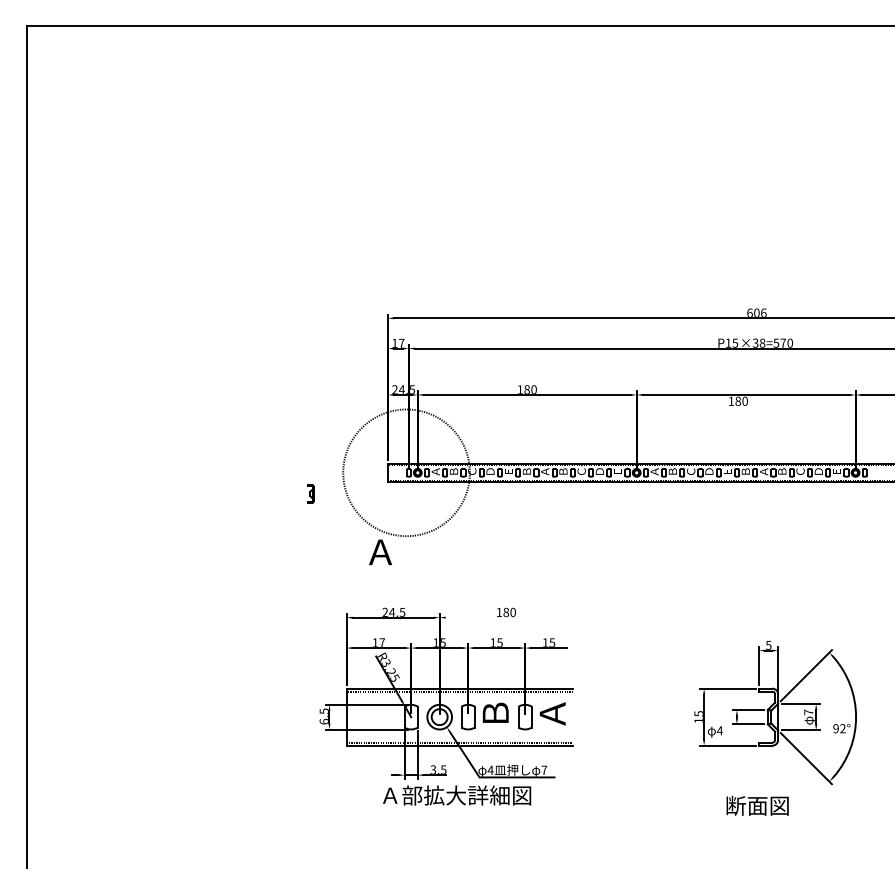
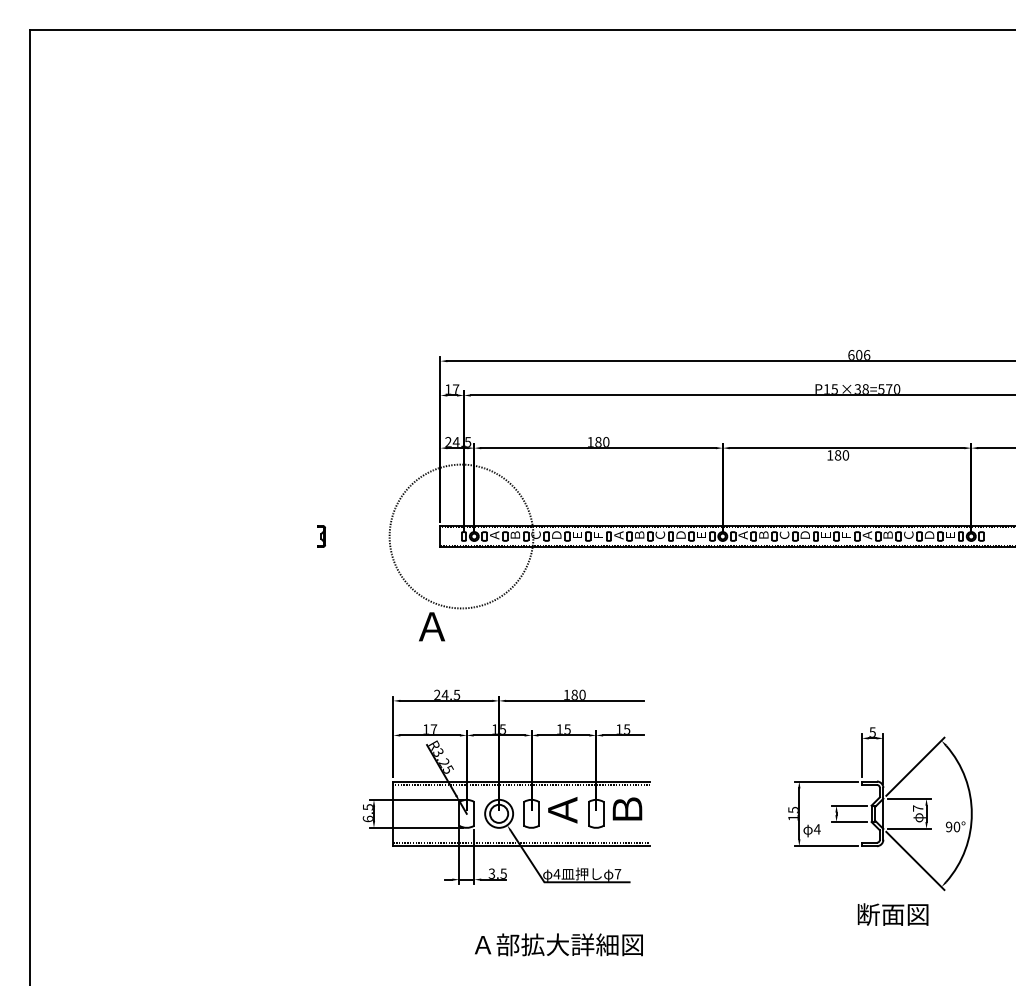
text: (526, 471) -> (597, 534), Ｂ -> Ｆ
text: (745, 471) -> (846, 534), Ｂ -> Ｆ
part: (310, 493) -> (321, 536), moved
line: (506, 617) -> (574, 700), added
text: (495, 714) -> (562, 810), Ｂ -> Ａ
text: (552, 714) -> (627, 810), Ａ -> Ｂ
text: (842, 728) -> (956, 826), 92° -> 90°
text: (456, 795) -> (558, 944), moved
text: (757, 805) -> (892, 914), moved

